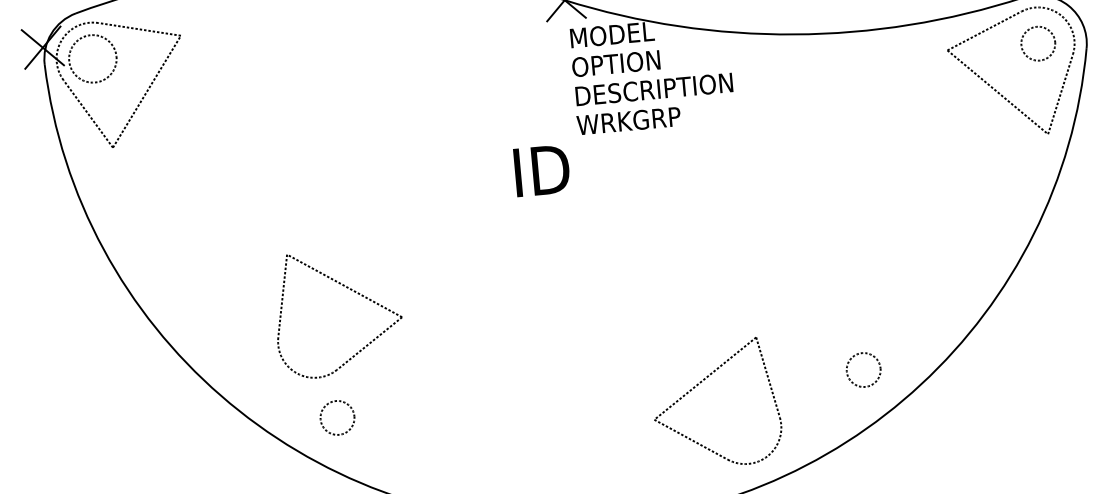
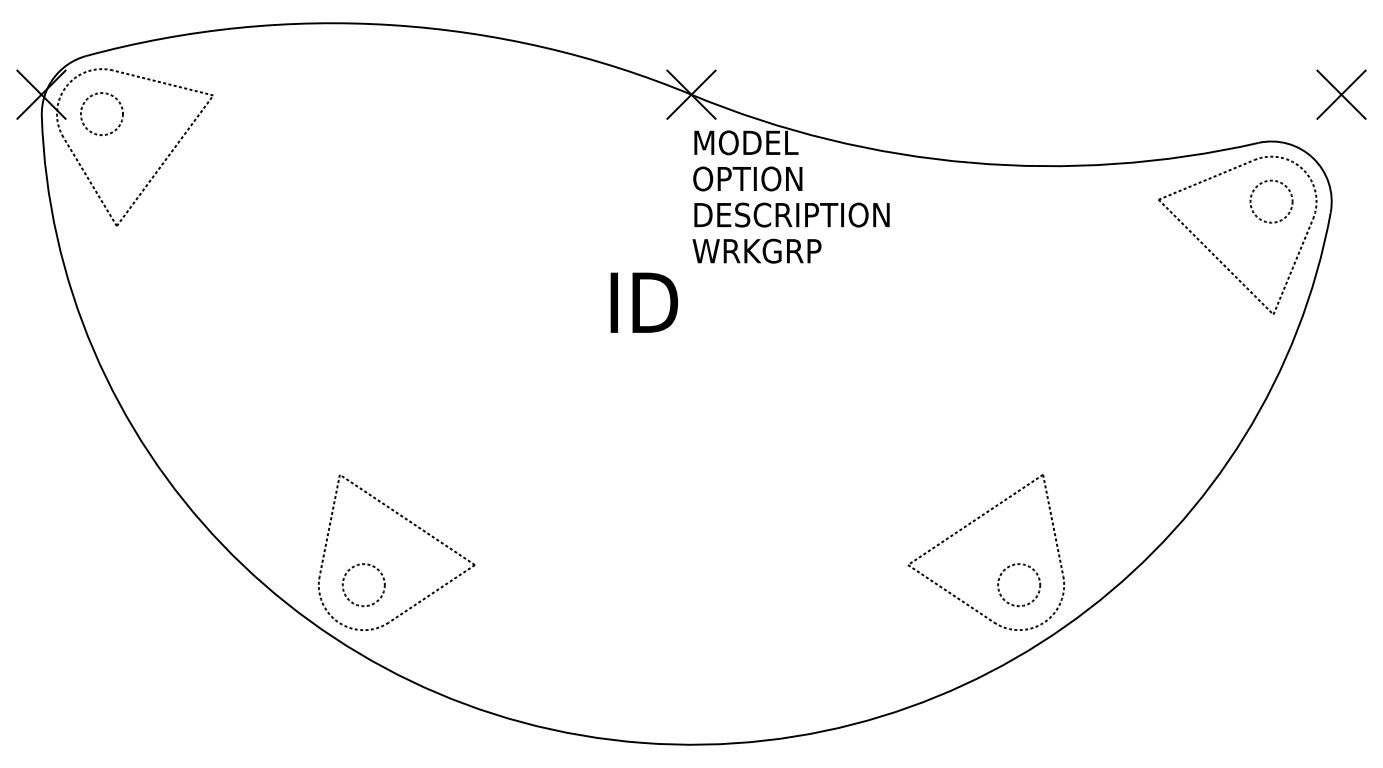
circle: (92, 59) -> (101, 114), size x0.71
part: (349, 289) -> (413, 525), moved
part: (700, 383) -> (969, 525), moved

